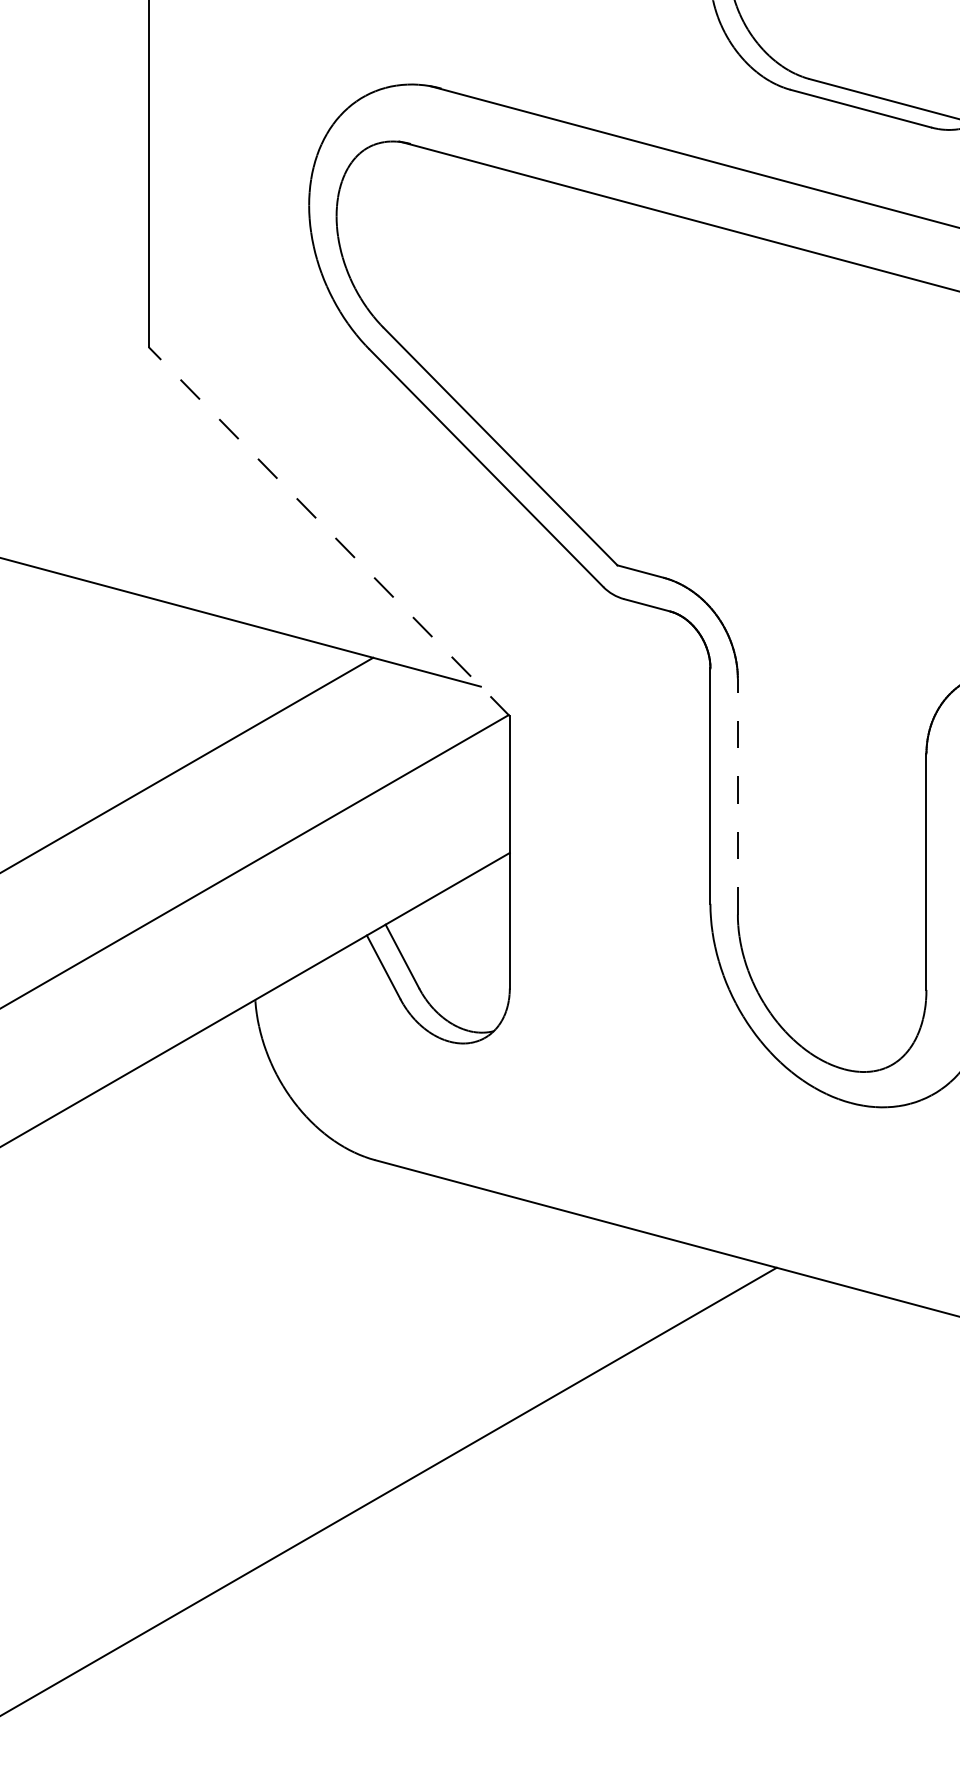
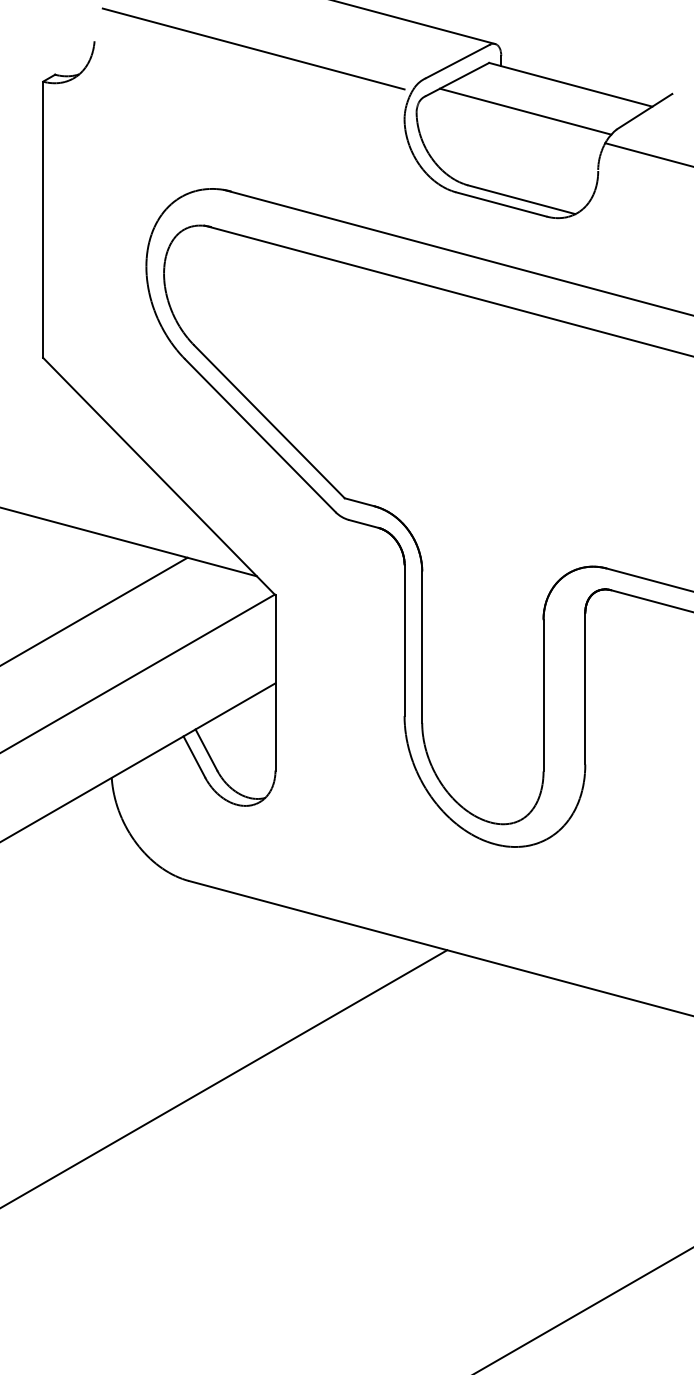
line: (327, 531) -> (158, 476), dashed -> solid
line: (738, 797) -> (422, 647), dashed -> solid

